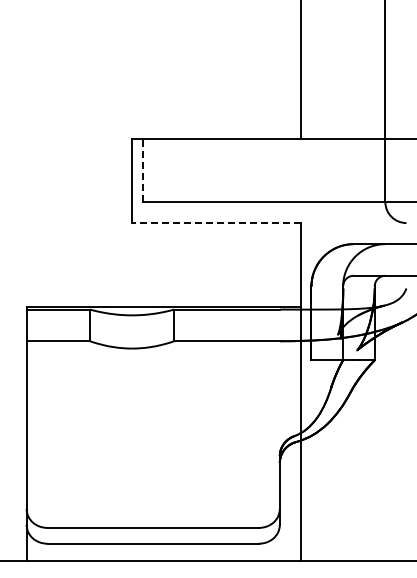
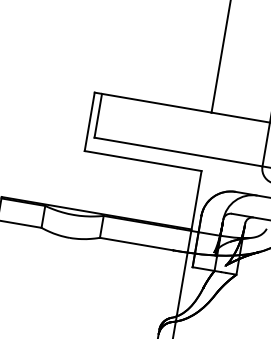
line: (142, 170) -> (98, 115), dashed -> solid
line: (216, 223) -> (143, 161), dashed -> solid

